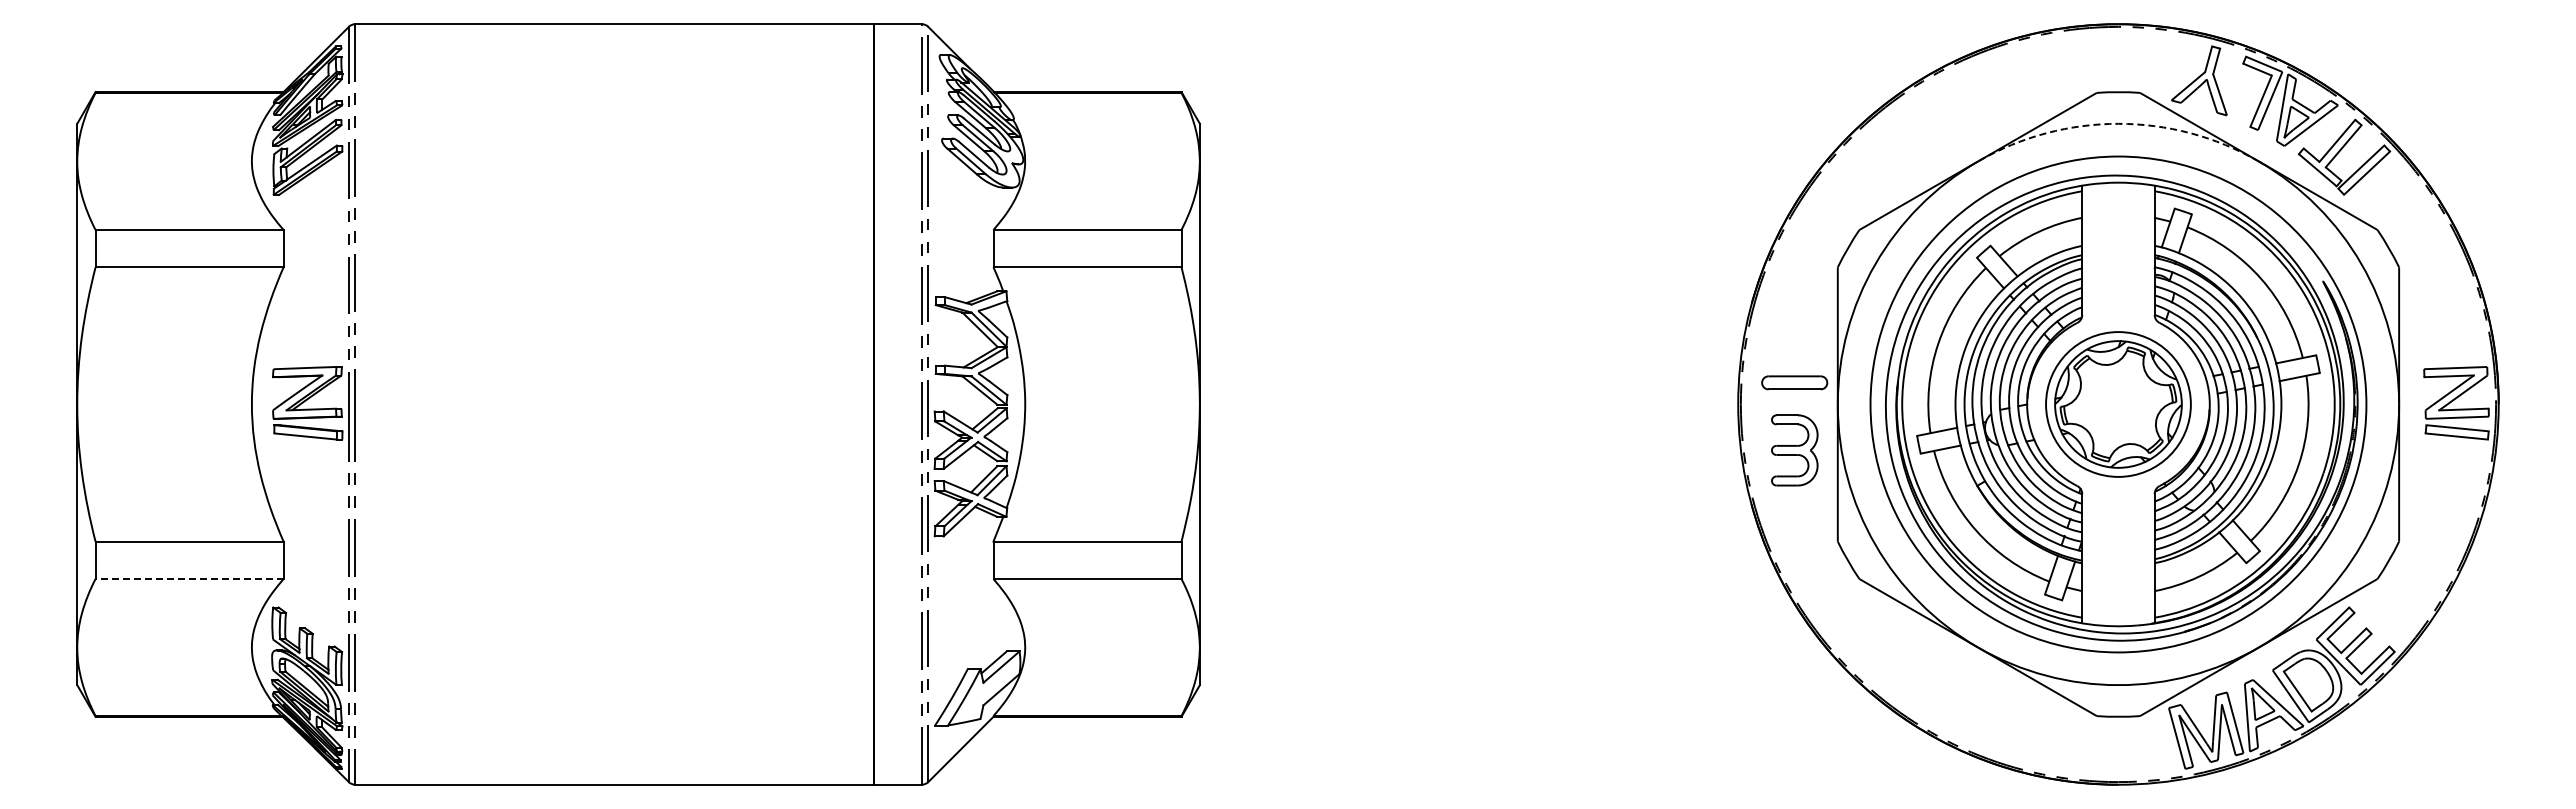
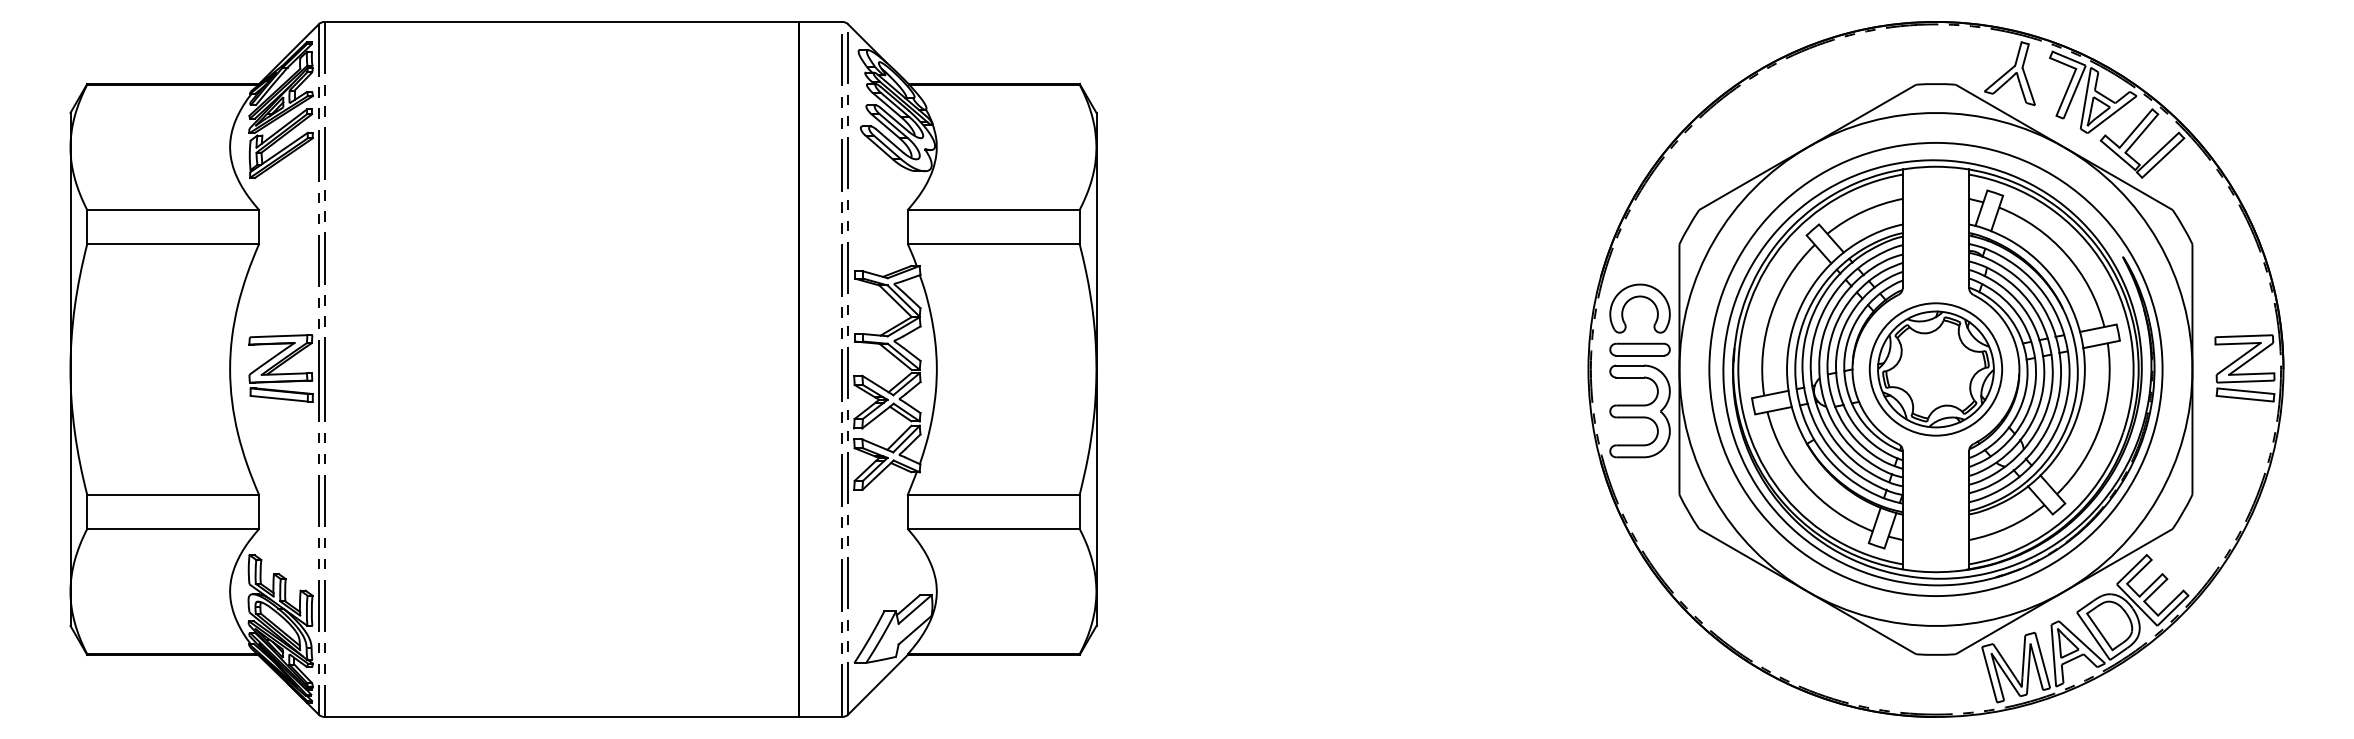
arc: (2118, 123) -> (1935, 112), dashed -> solid
part: (1794, 325) -> (1639, 297), added
part: (1794, 450) -> (1639, 411), size x1.43
line: (189, 579) -> (173, 529), dashed -> solid

